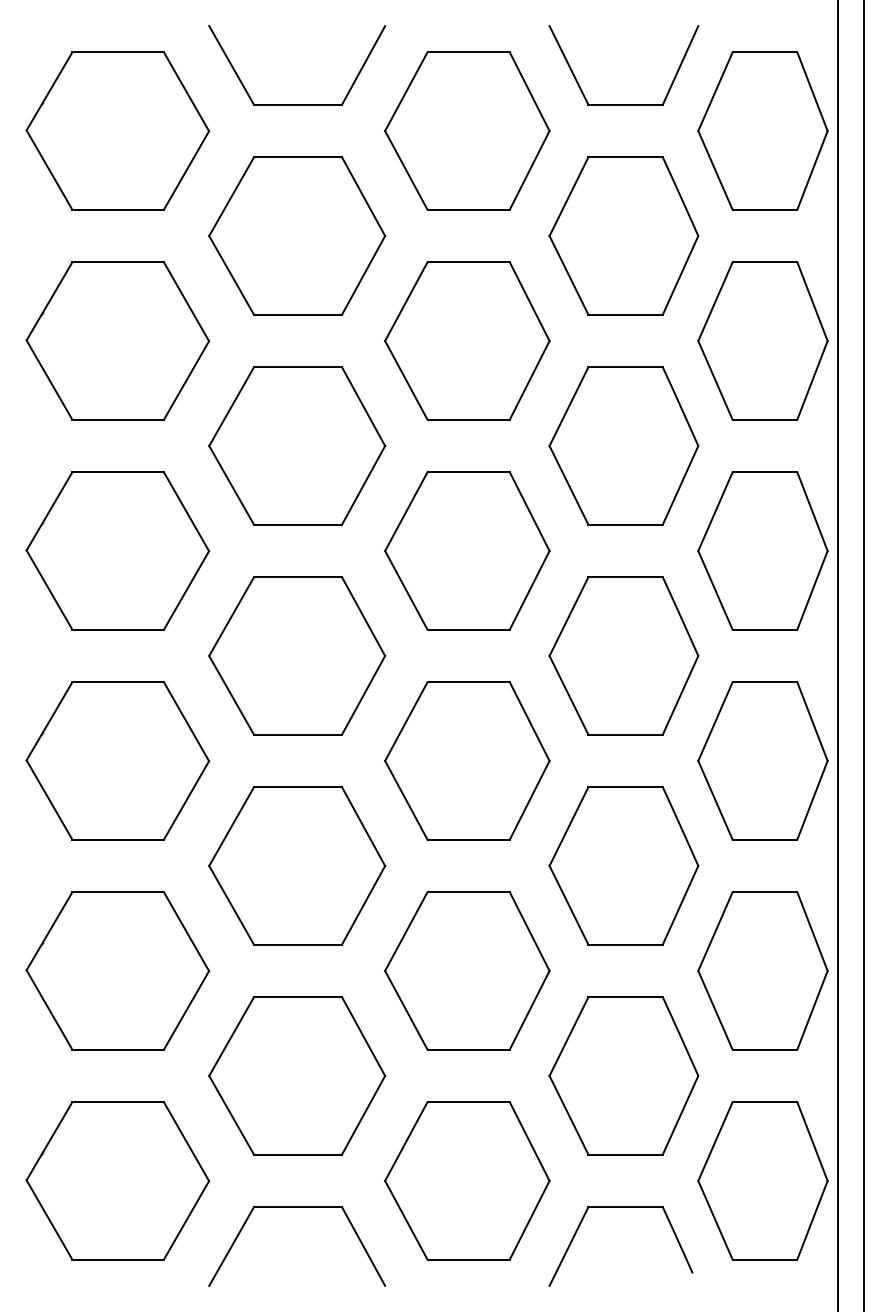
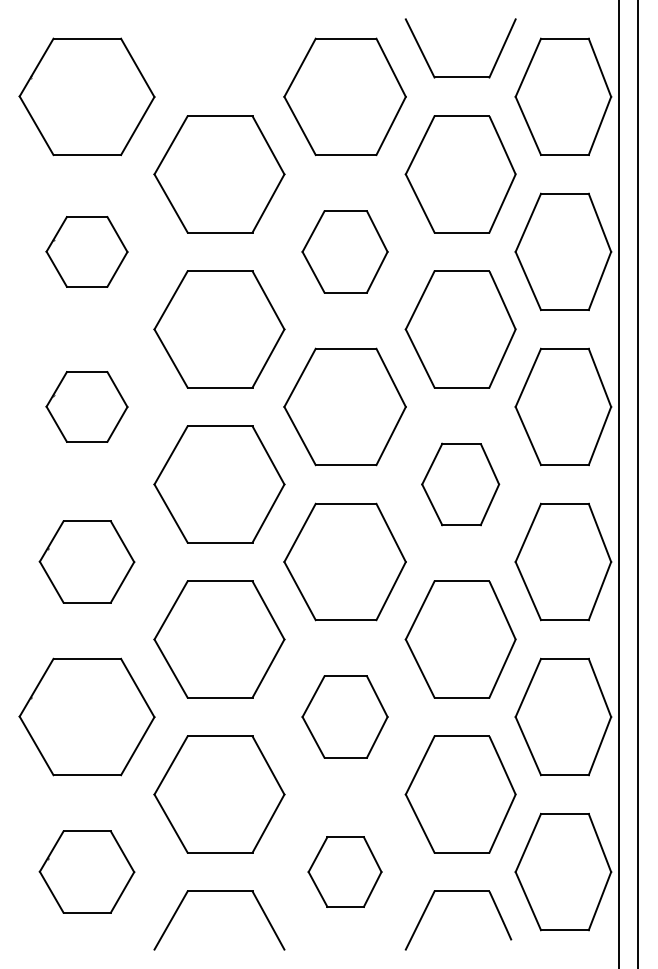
part: (297, 103) -> (219, 76), removed
part: (117, 340) -> (86, 251), size x0.6
part: (466, 340) -> (344, 251), size x0.7
part: (117, 550) -> (86, 406), size x0.6
part: (623, 656) -> (460, 484), size x0.7
part: (117, 760) -> (86, 561), size x0.7
part: (466, 970) -> (344, 716), size x0.7
part: (117, 1180) -> (86, 871), size x0.7
part: (466, 1180) -> (344, 871), size x0.6

